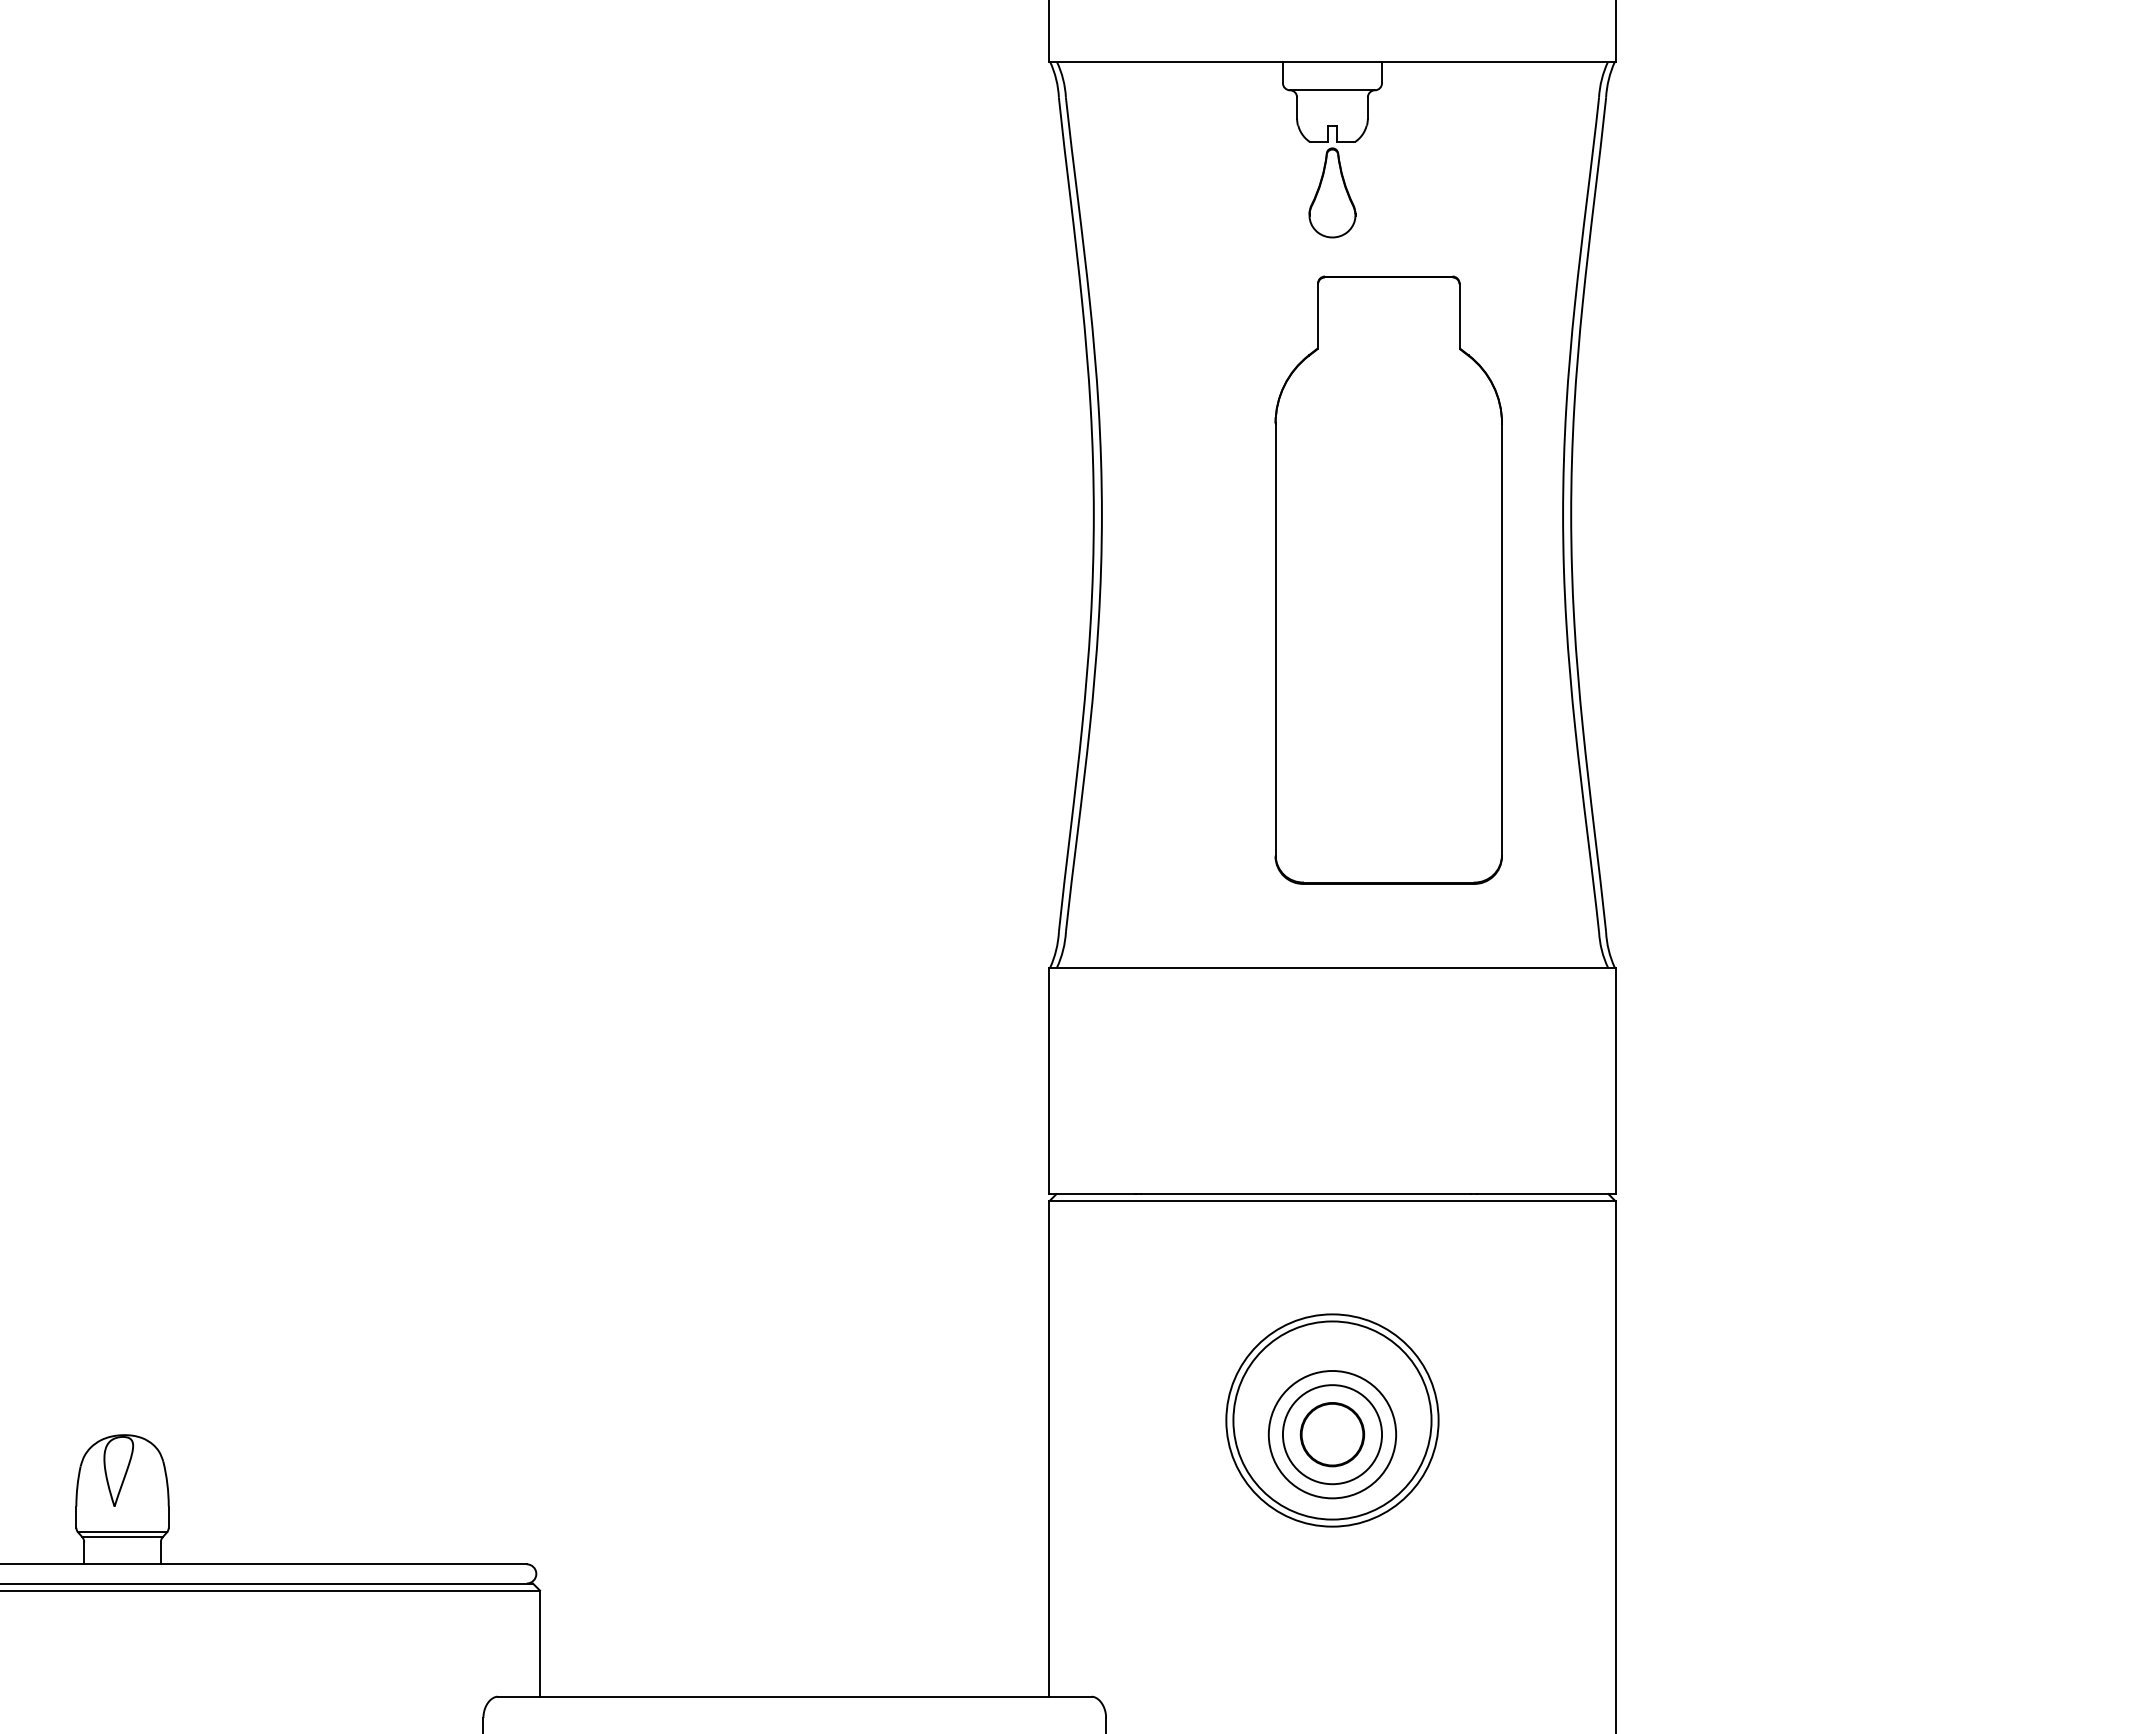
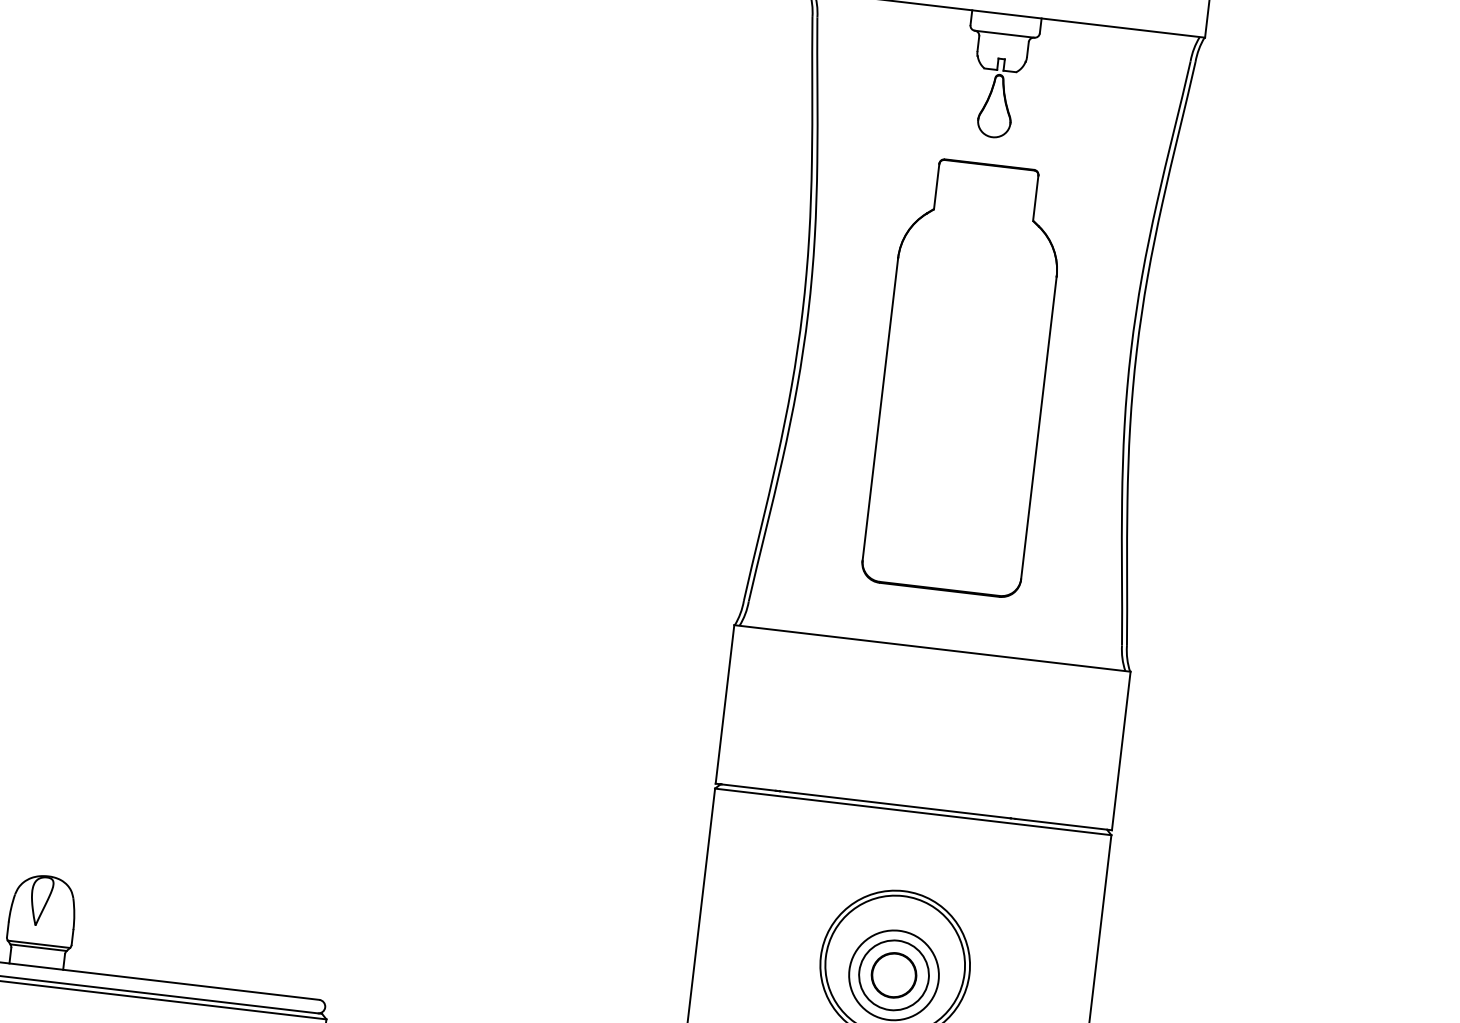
part: (1388, 579) -> (964, 376), moved

